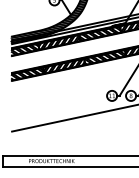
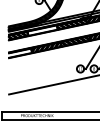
hatch: (58, 42) -> (42, 30), removed
hatch: (27, 74) -> (19, 53), removed

